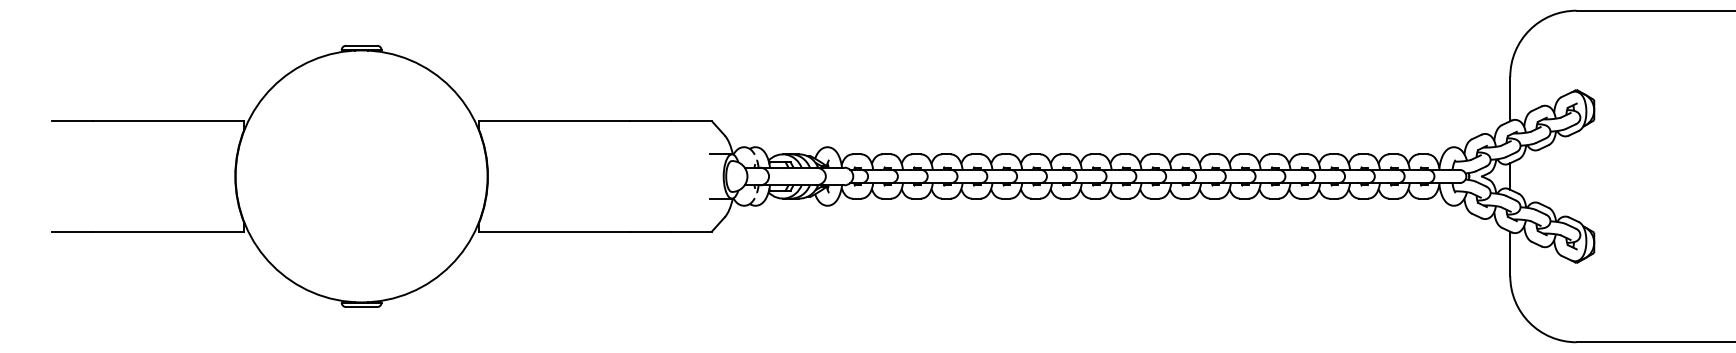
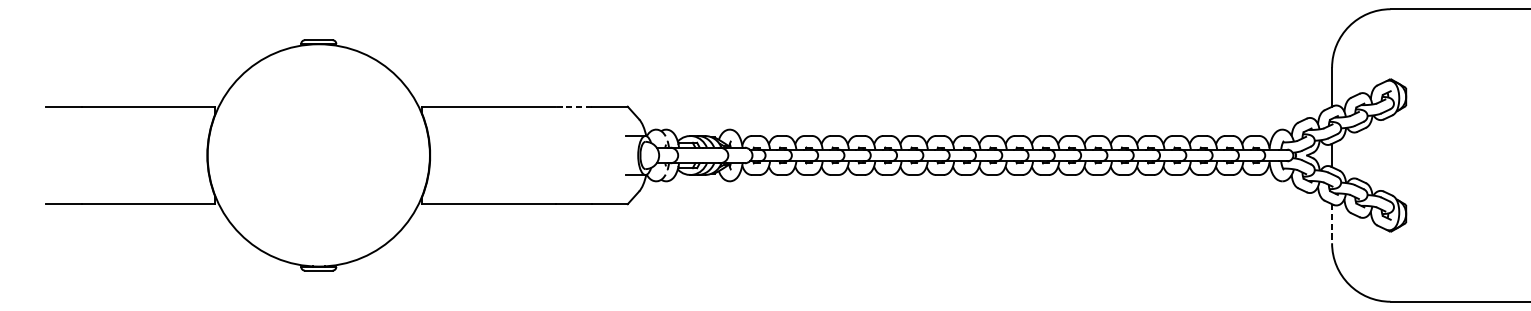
line: (650, 121) -> (573, 106), solid -> dashed
line: (1510, 254) -> (1332, 224), solid -> dashed

